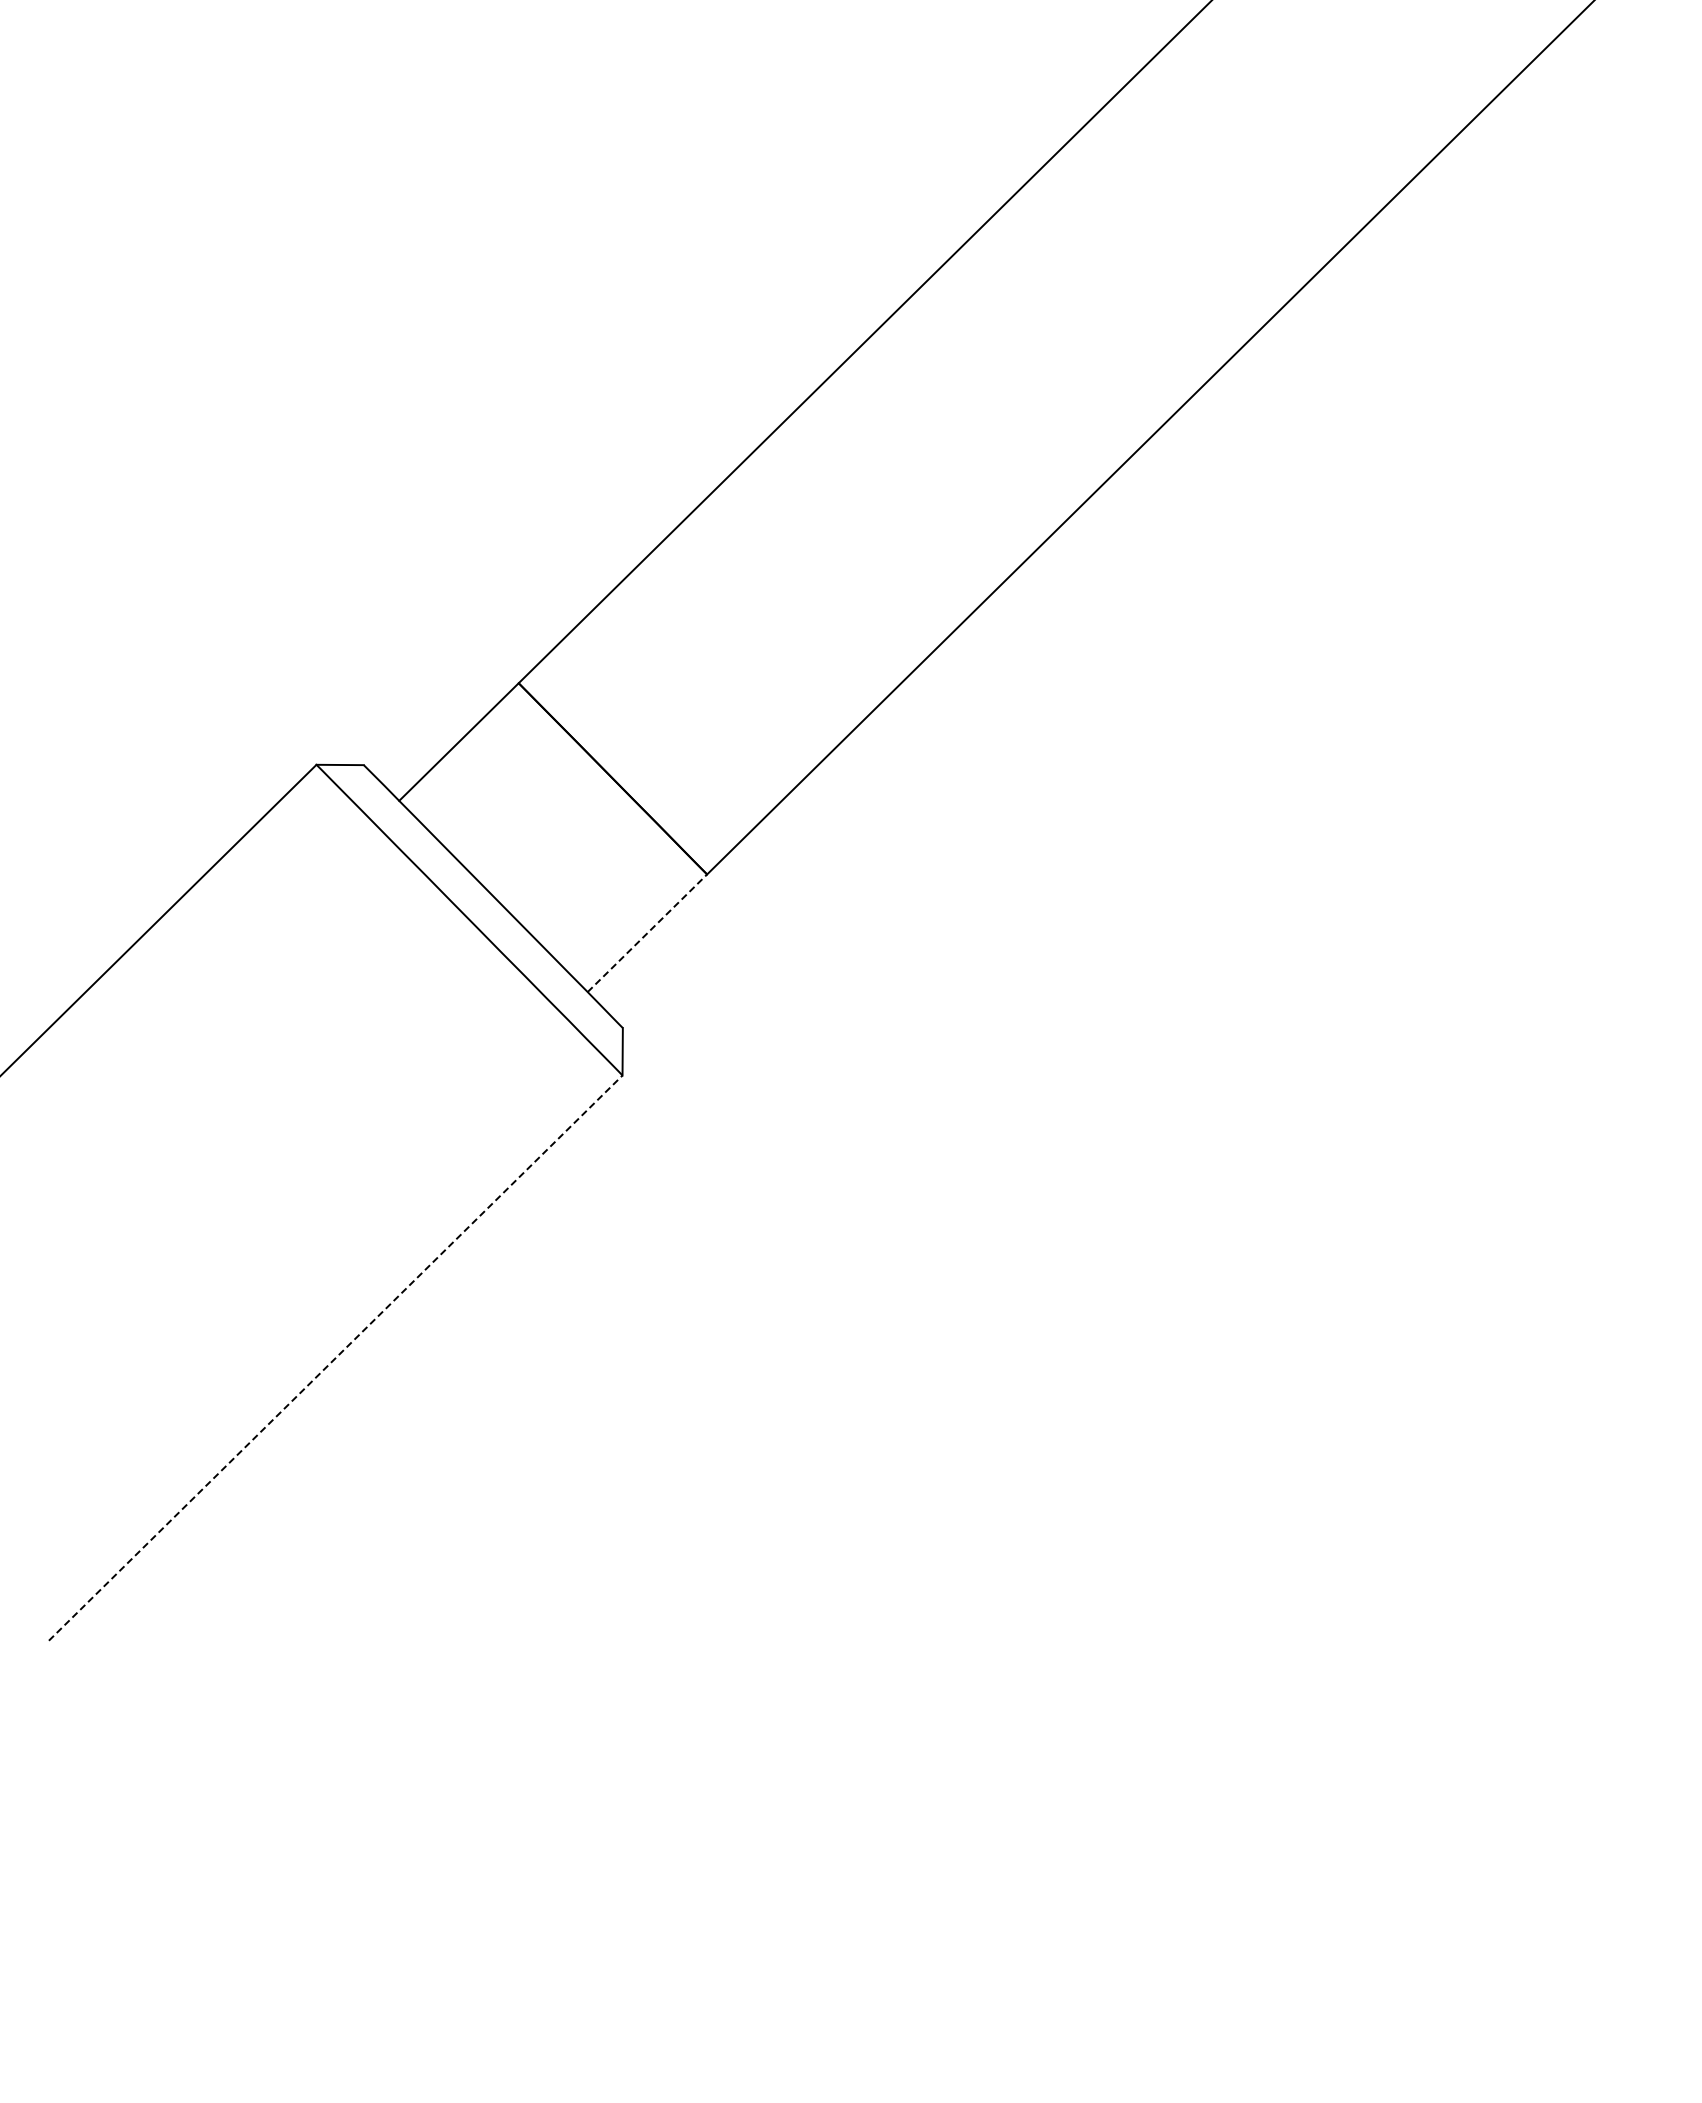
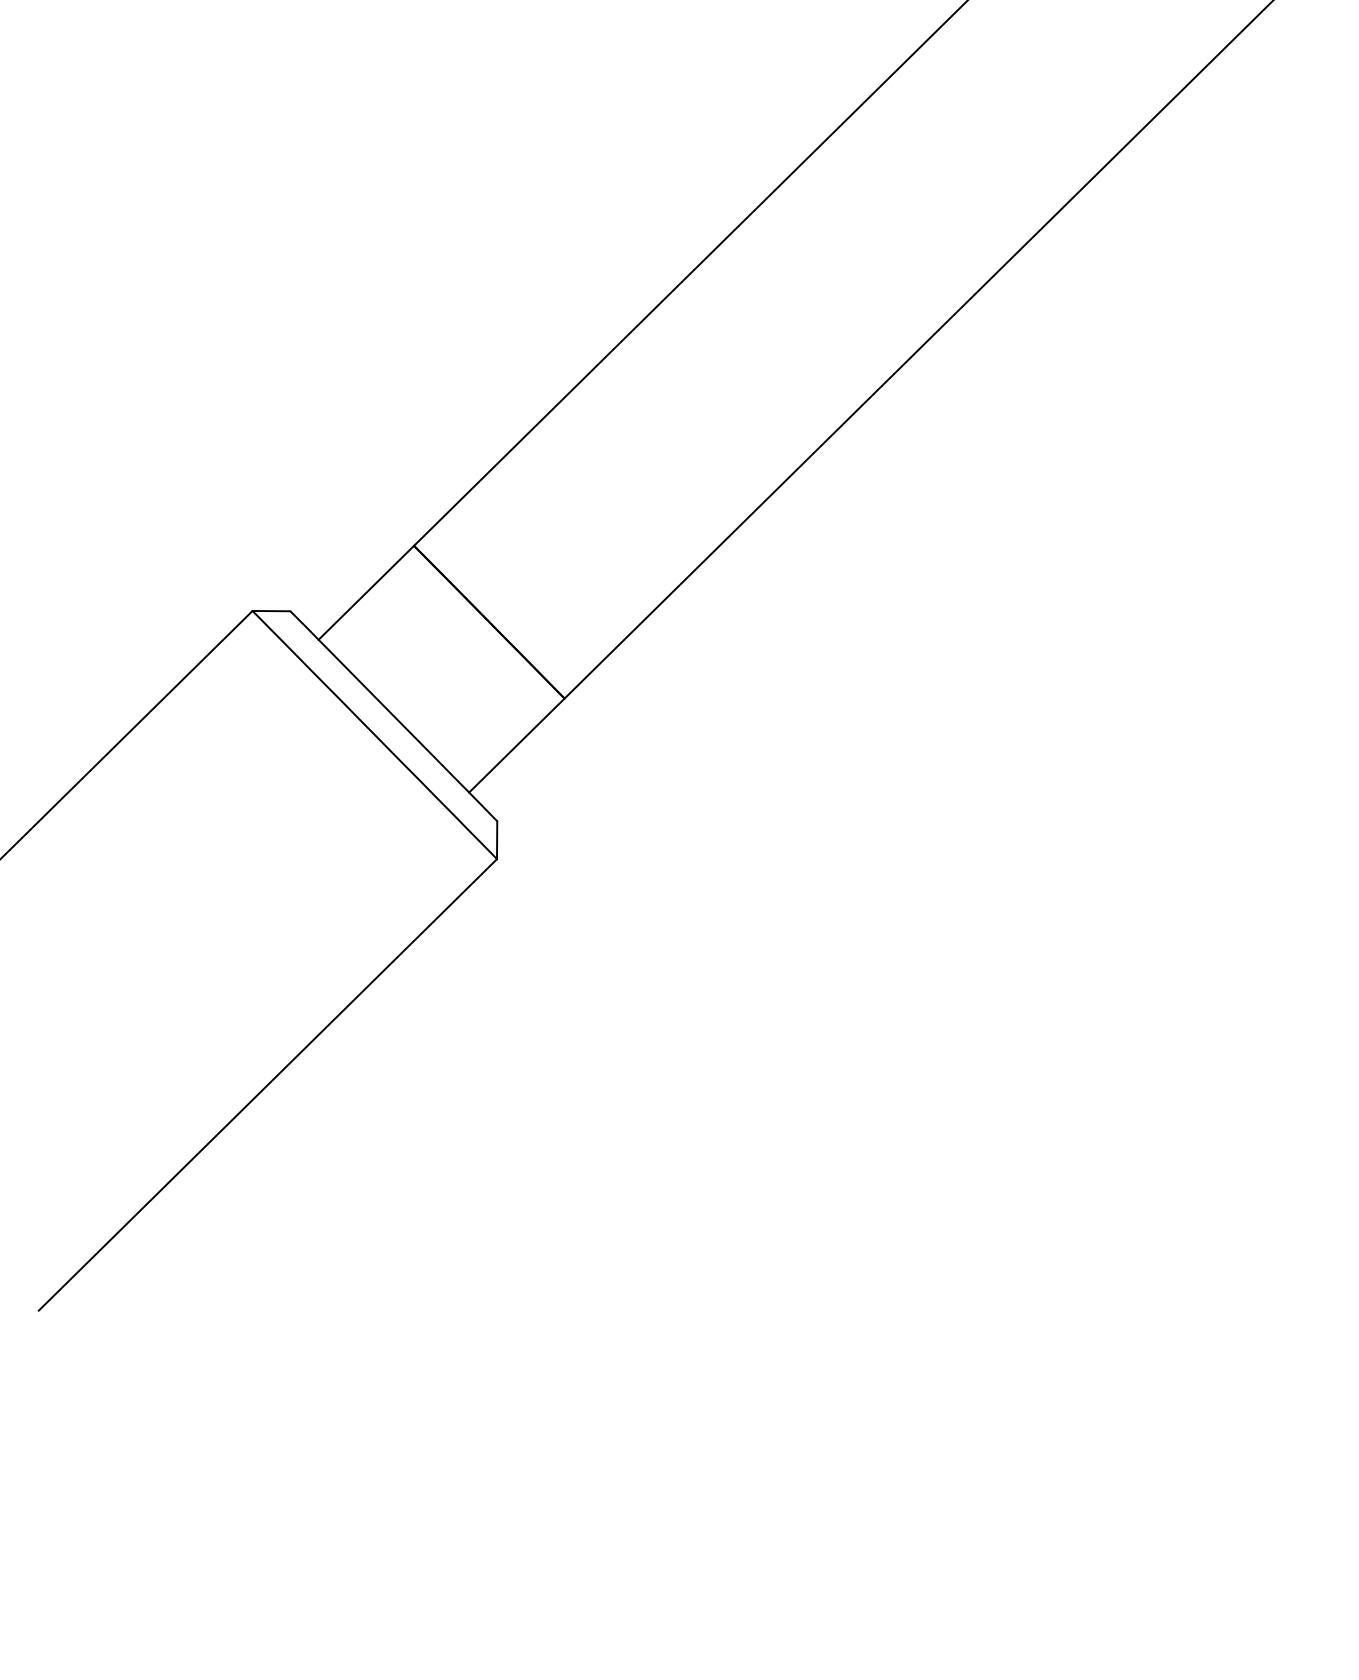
line: (647, 933) -> (516, 745), dashed -> solid
line: (335, 1358) -> (267, 1085), dashed -> solid

